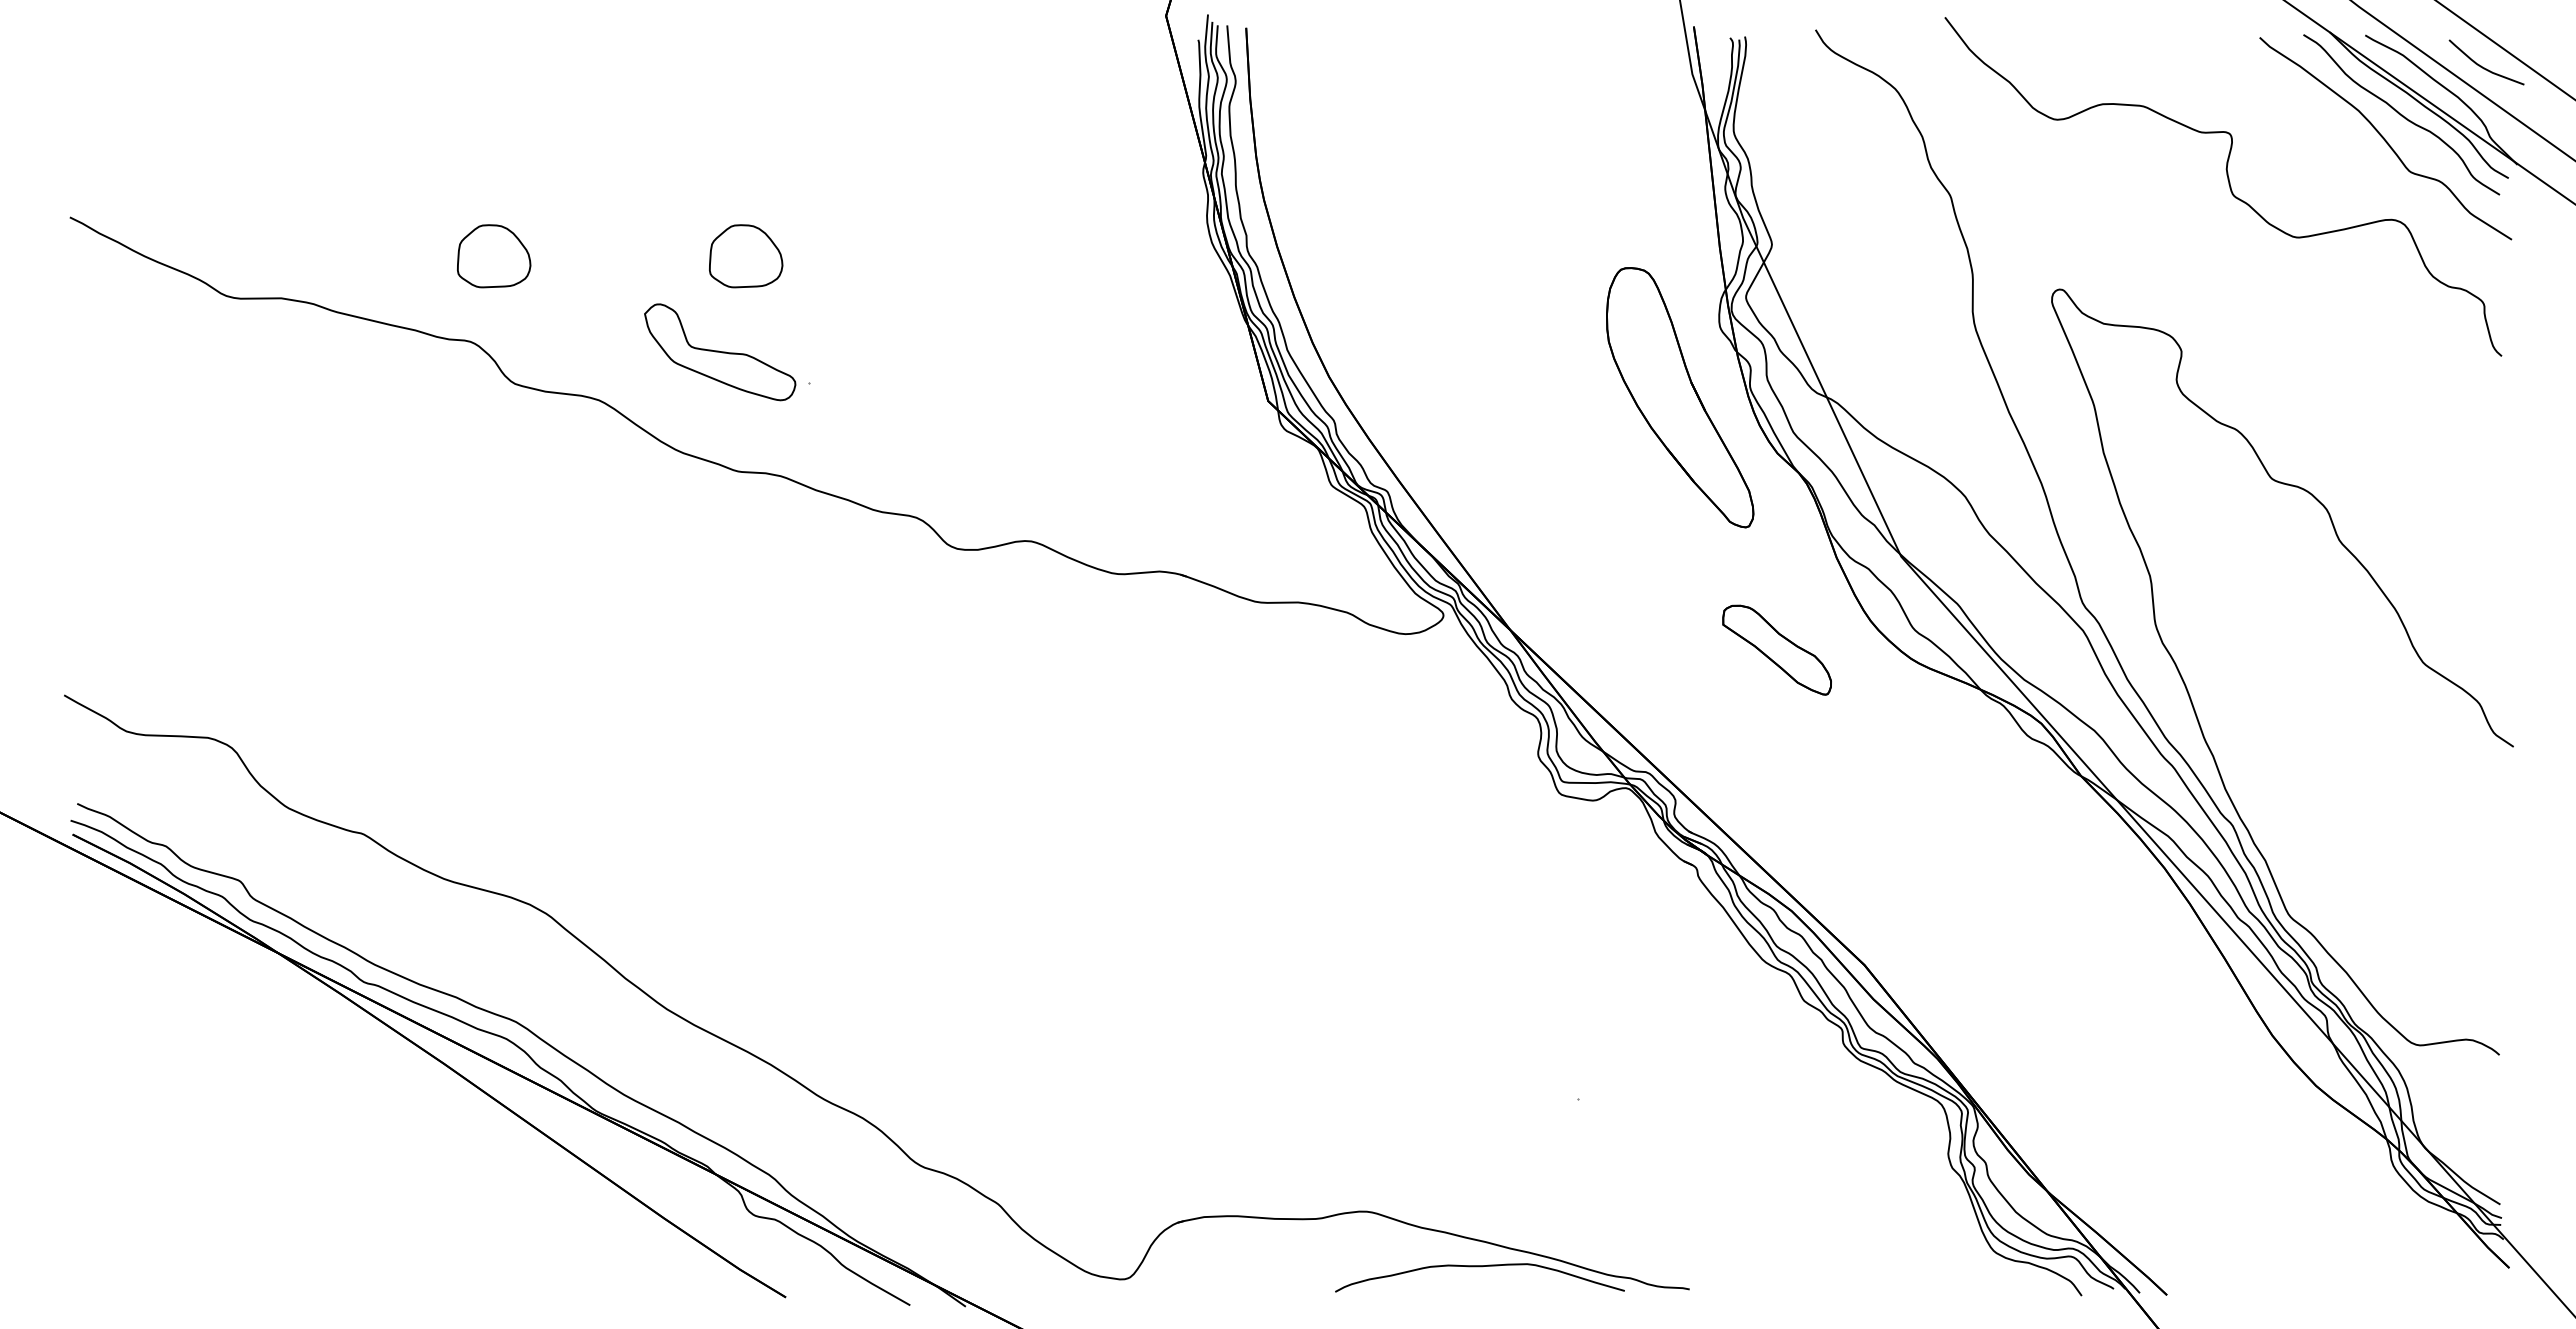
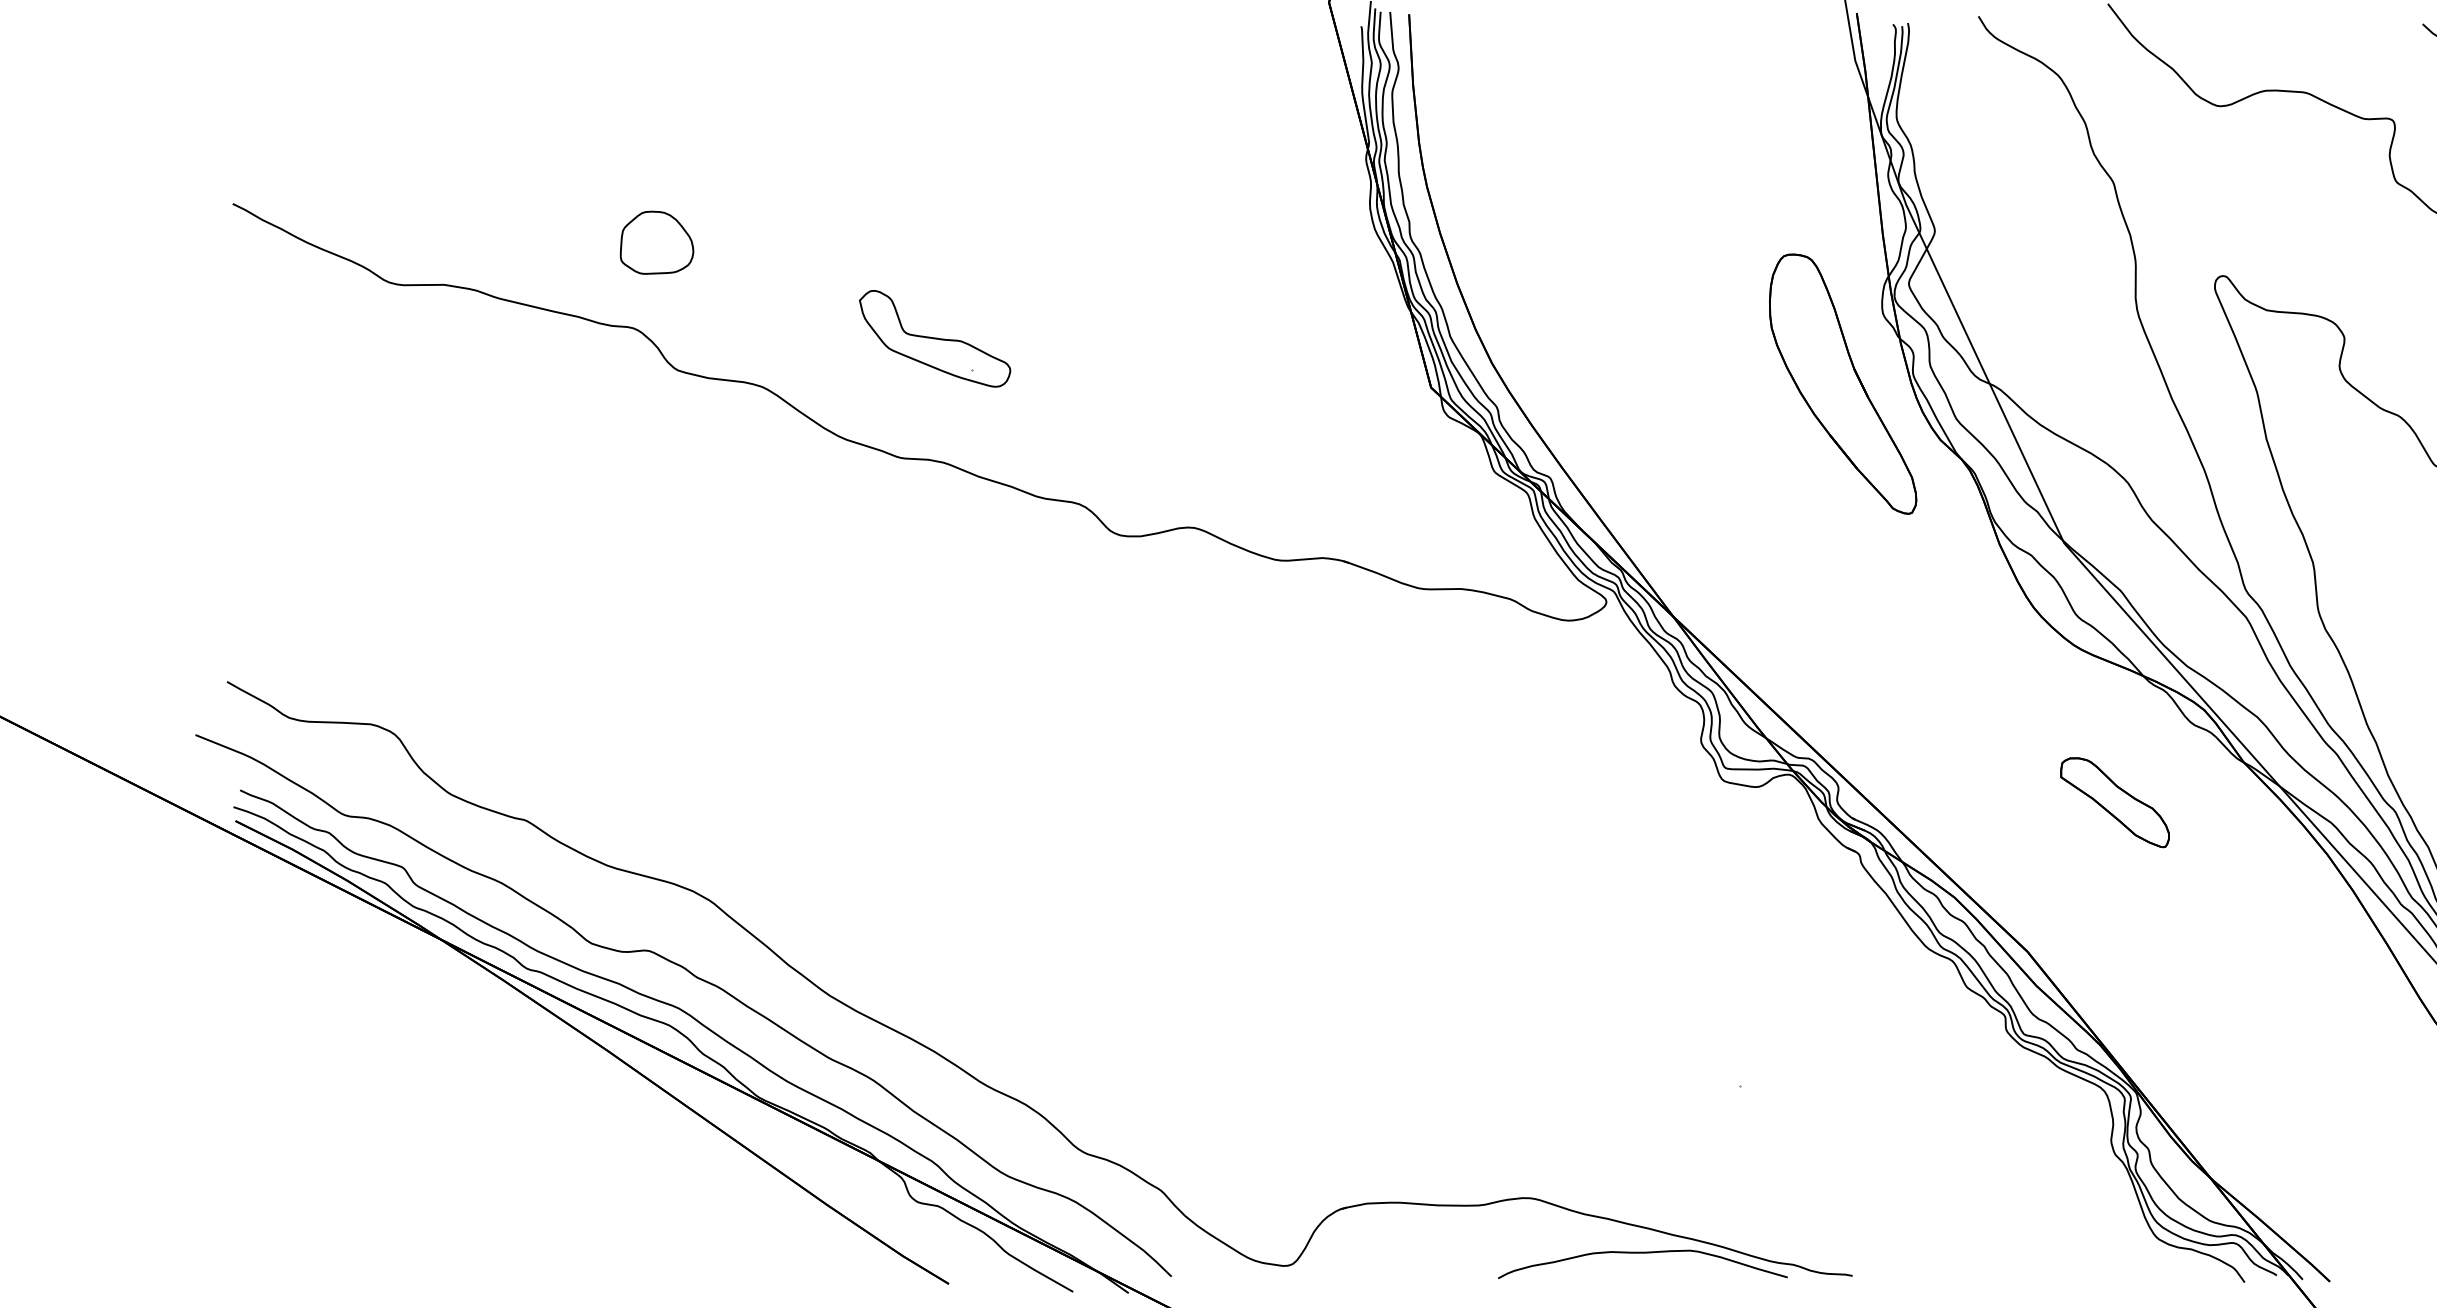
part: (746, 256) -> (909, 243), removed
part: (720, 352) -> (935, 339), moved
part: (1776, 649) -> (2114, 802), moved
curve: (534, 992) -> (697, 979), added

